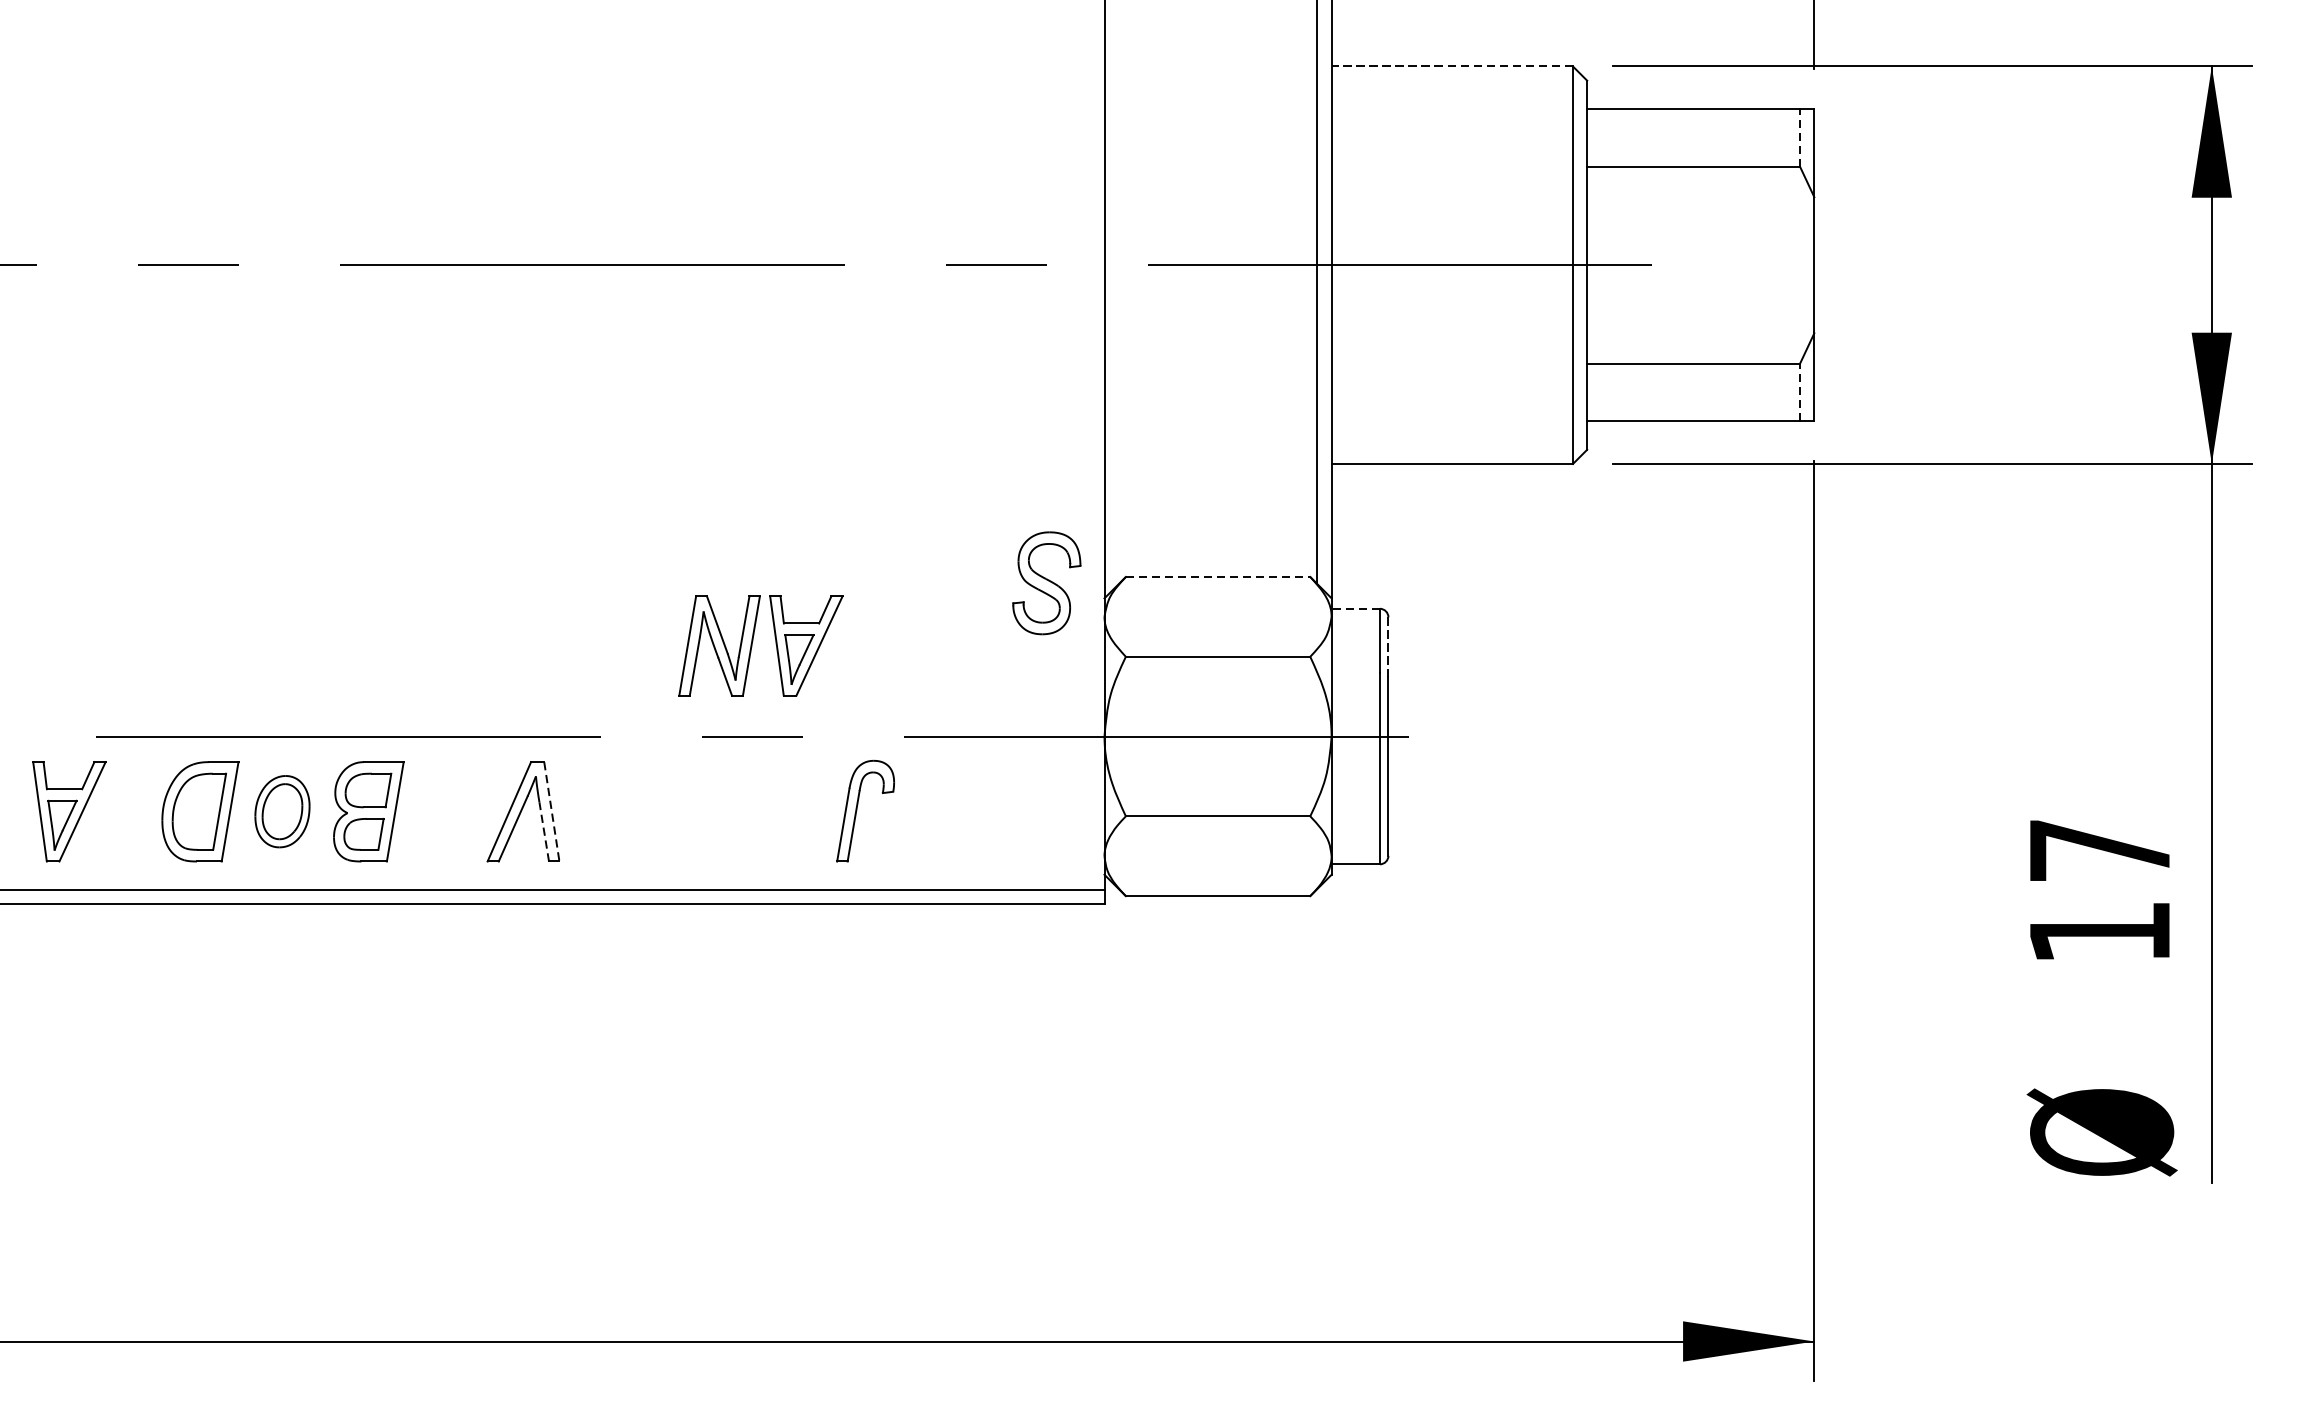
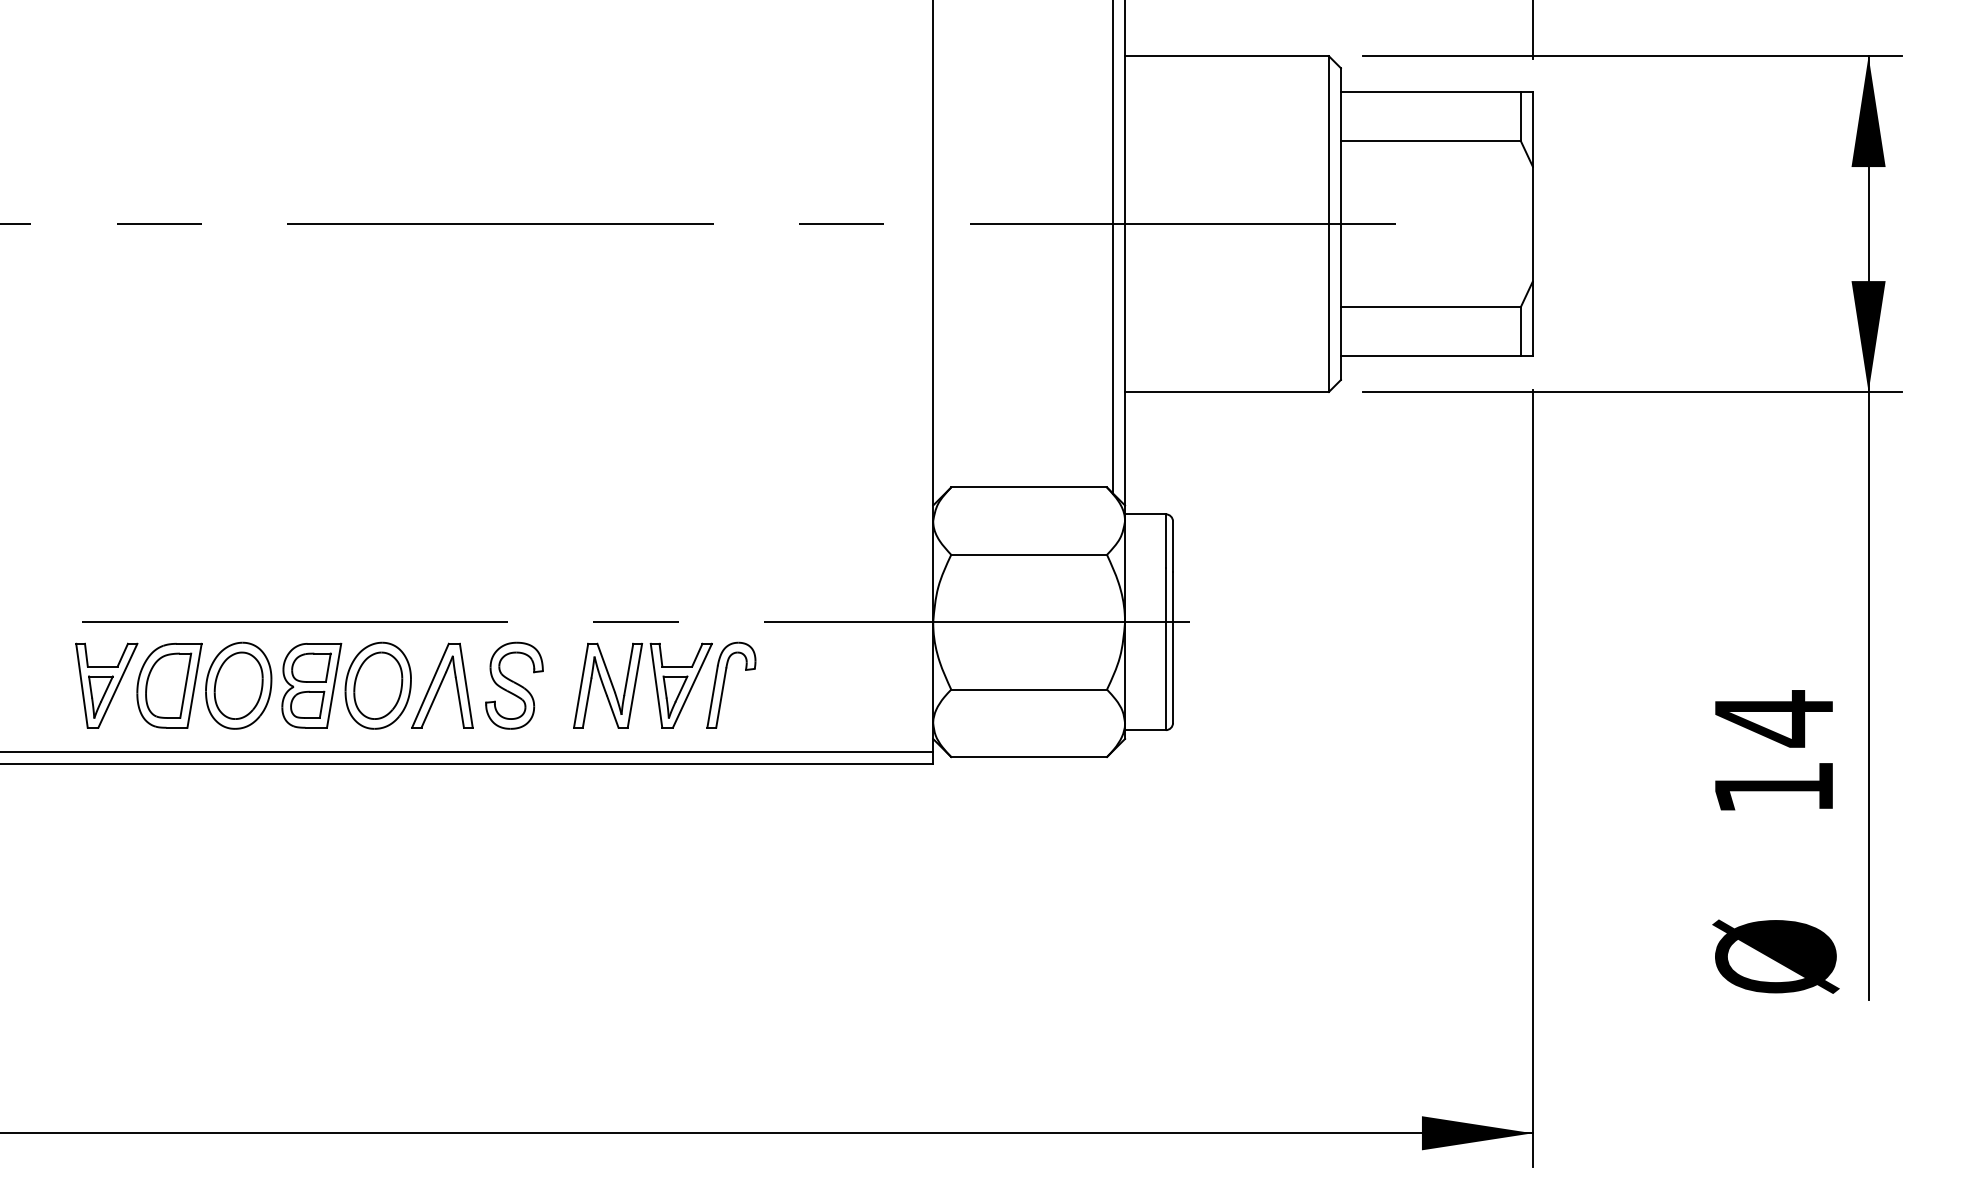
line: (1452, 66) -> (1227, 56), dashed -> solid
line: (1799, 137) -> (1520, 116), dashed -> solid
line: (1799, 392) -> (1520, 331), dashed -> solid
line: (1218, 577) -> (1029, 487), dashed -> solid
part: (1046, 582) -> (514, 685), moved
line: (1354, 609) -> (1144, 514), dashed -> solid
part: (753, 644) -> (636, 684), moved
line: (1388, 648) -> (1173, 547), dashed -> solid
part: (69, 811) -> (106, 685), moved
part: (282, 811) -> (238, 685), size x1.43
part: (446, 811) -> (377, 685), added
line: (552, 812) -> (466, 686), dashed -> solid
line: (543, 831) -> (459, 702), dashed -> solid
text: (2099, 850) -> (1773, 718), 17 -> 14

